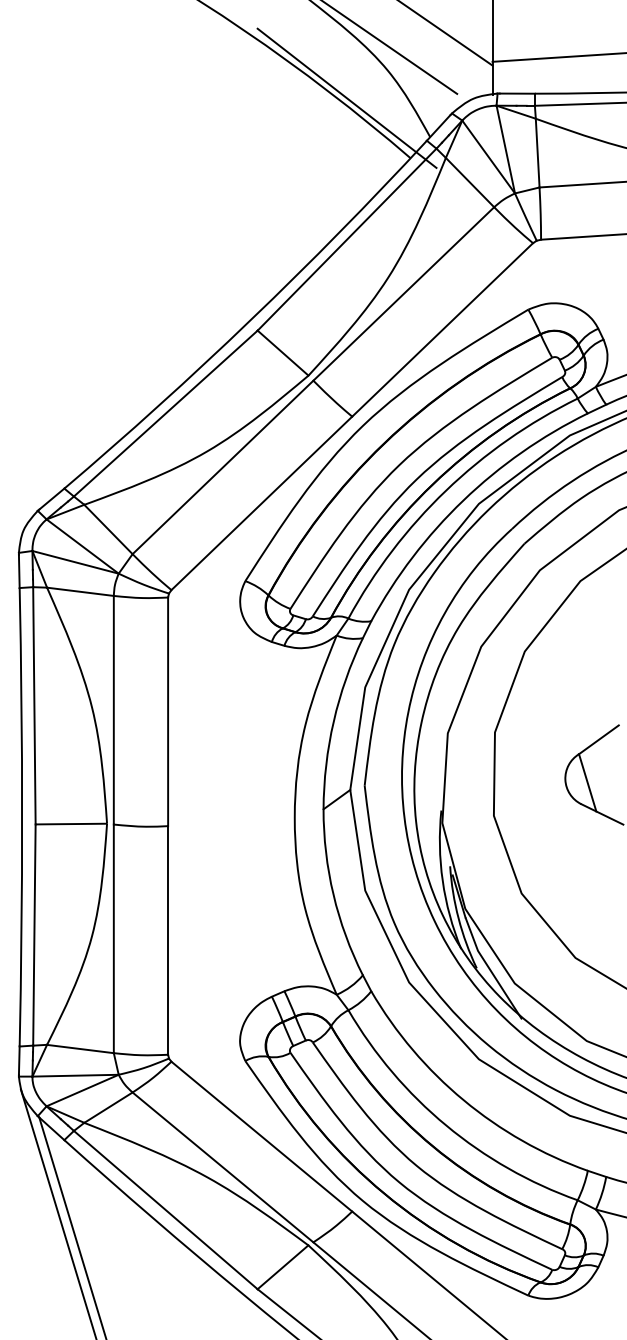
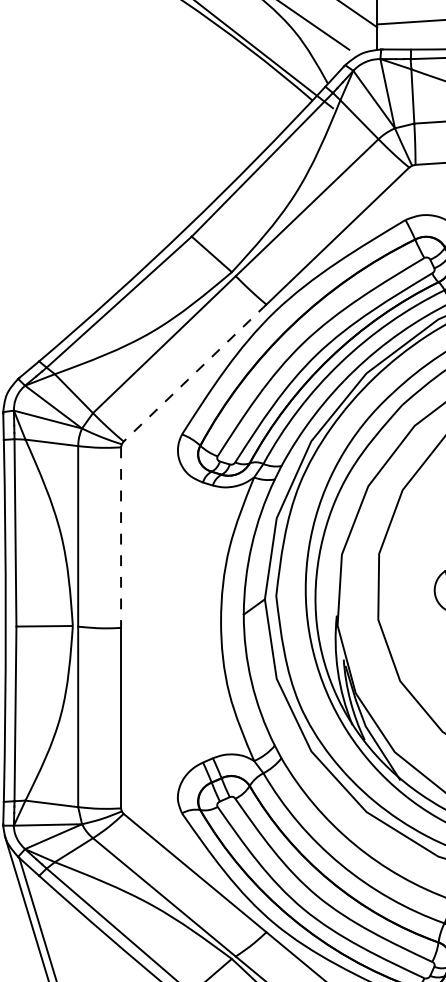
line: (261, 503) -> (194, 373), solid -> dashed
line: (168, 712) -> (121, 538), solid -> dashed

